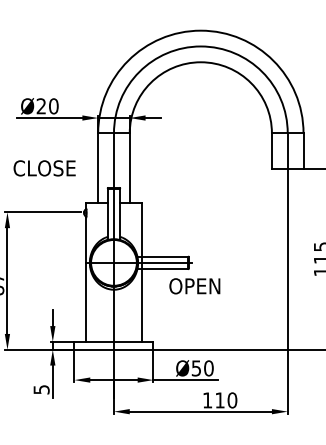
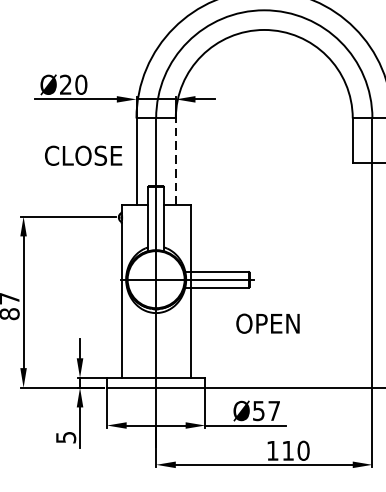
text: (44, 168) -> (83, 155), moved
line: (129, 168) -> (175, 162), solid -> dashed
text: (194, 286) -> (267, 323), moved
text: (208, 368) -> (273, 411), Ø50 -> Ø57

